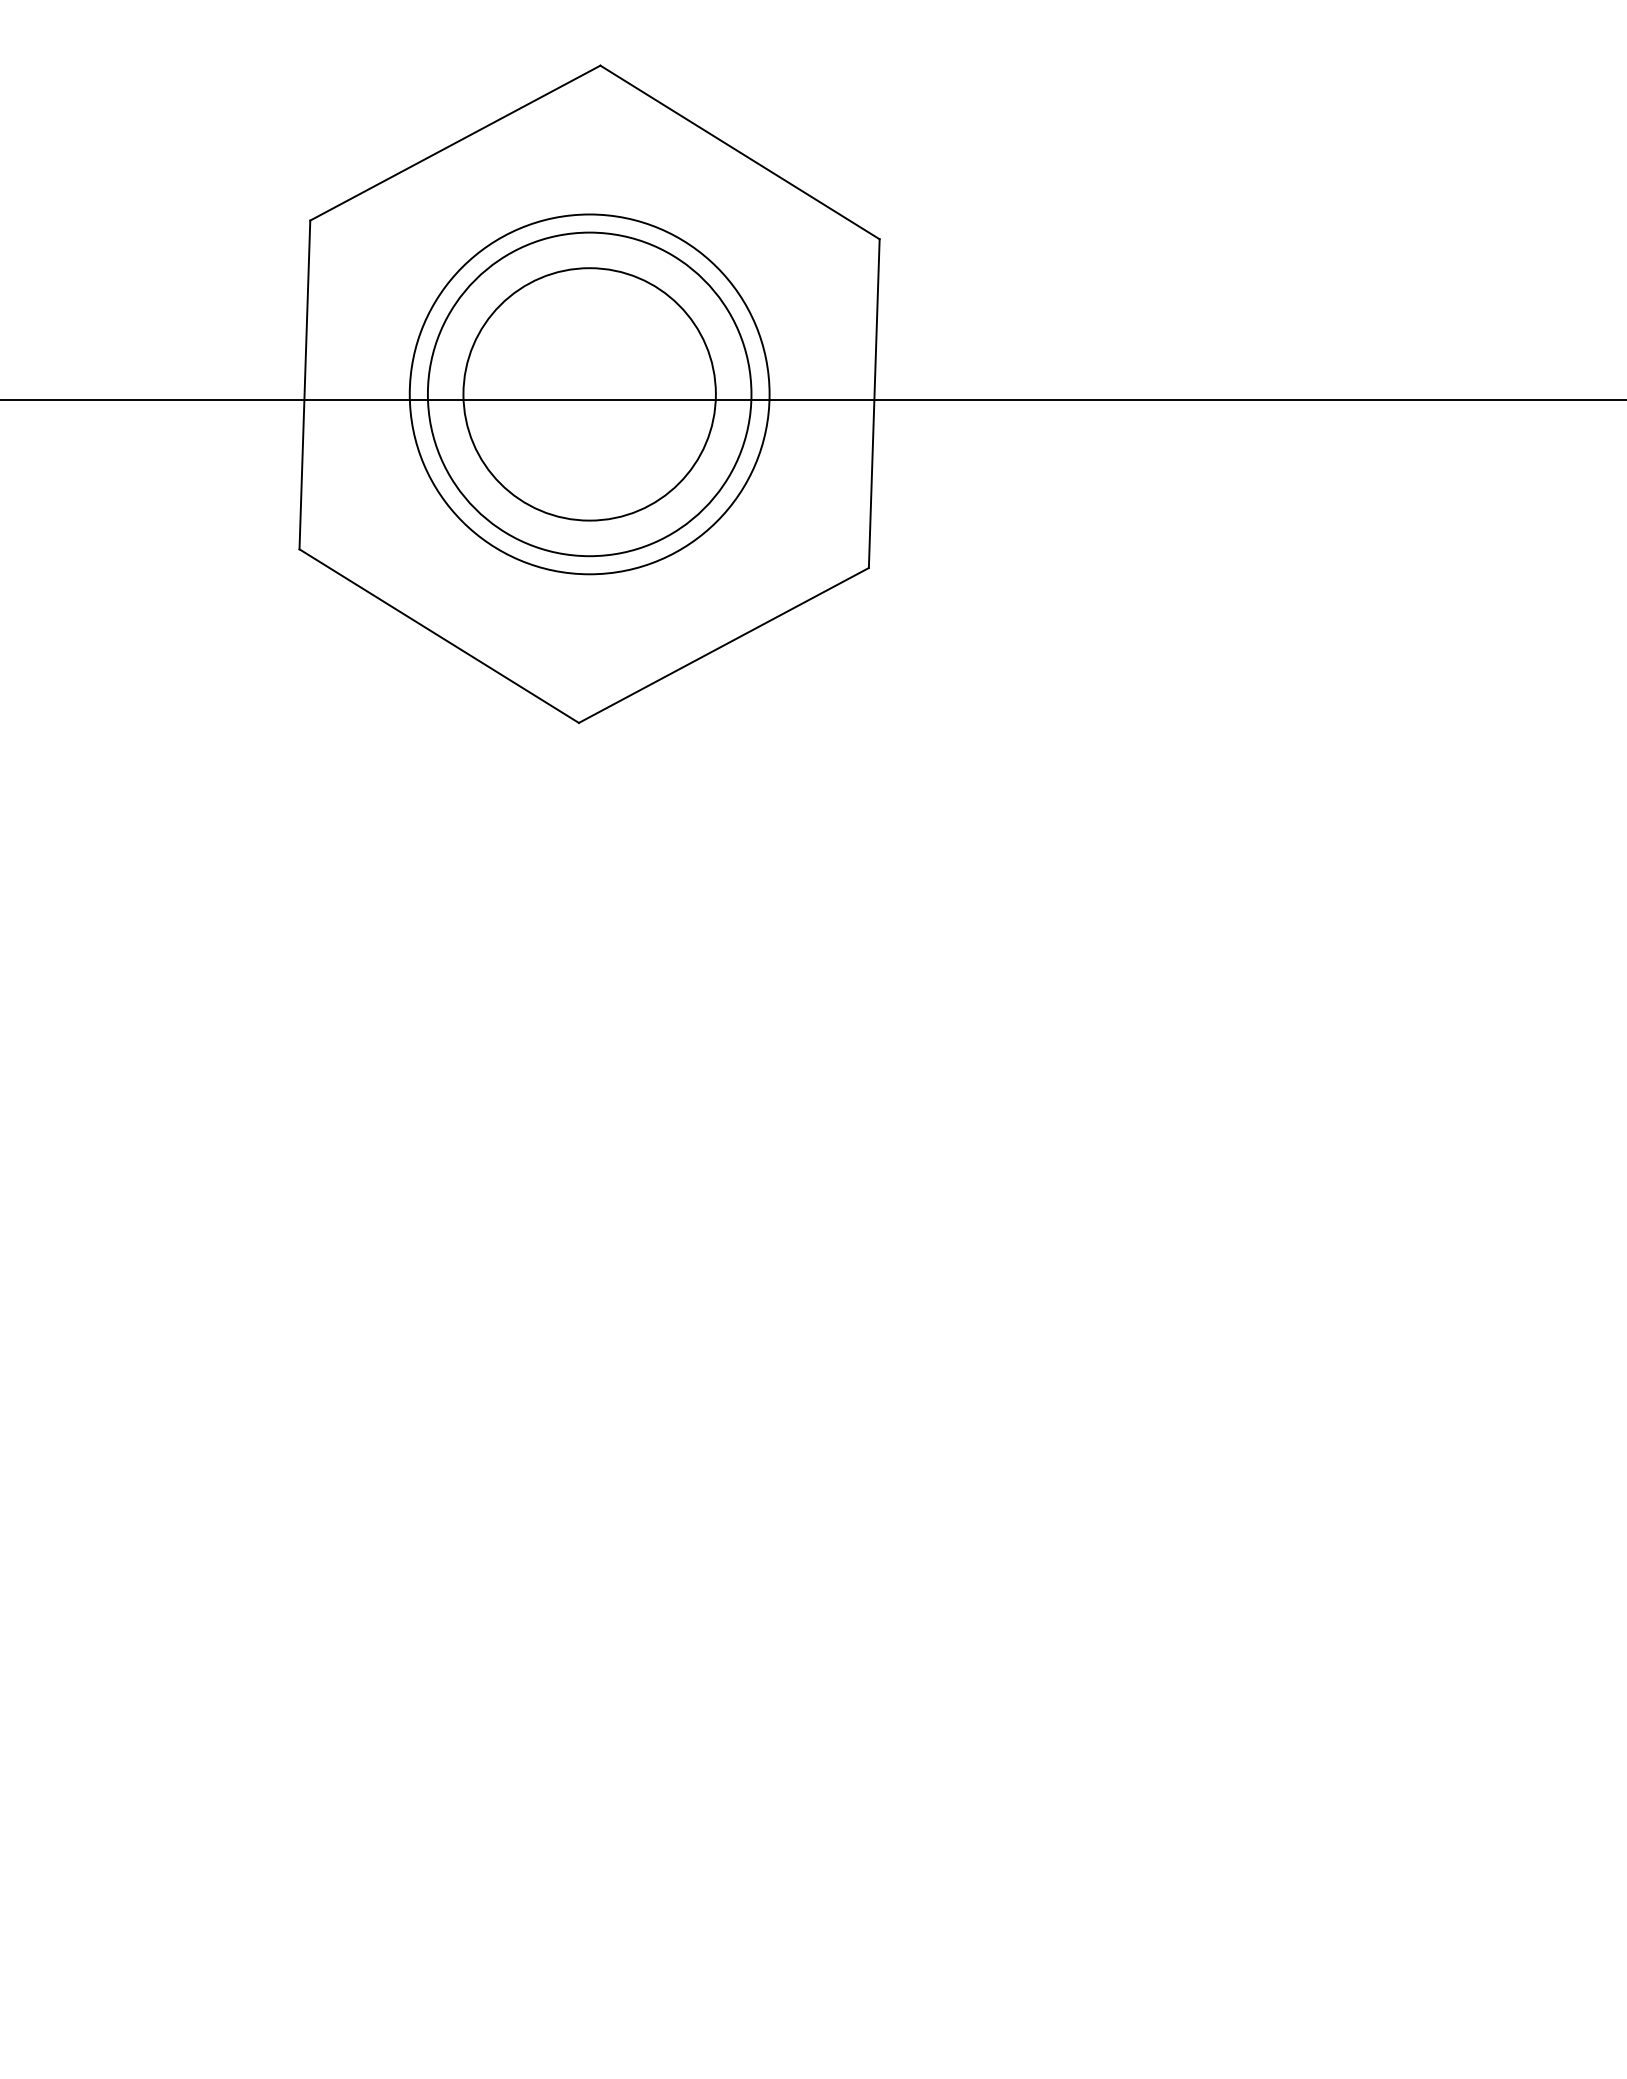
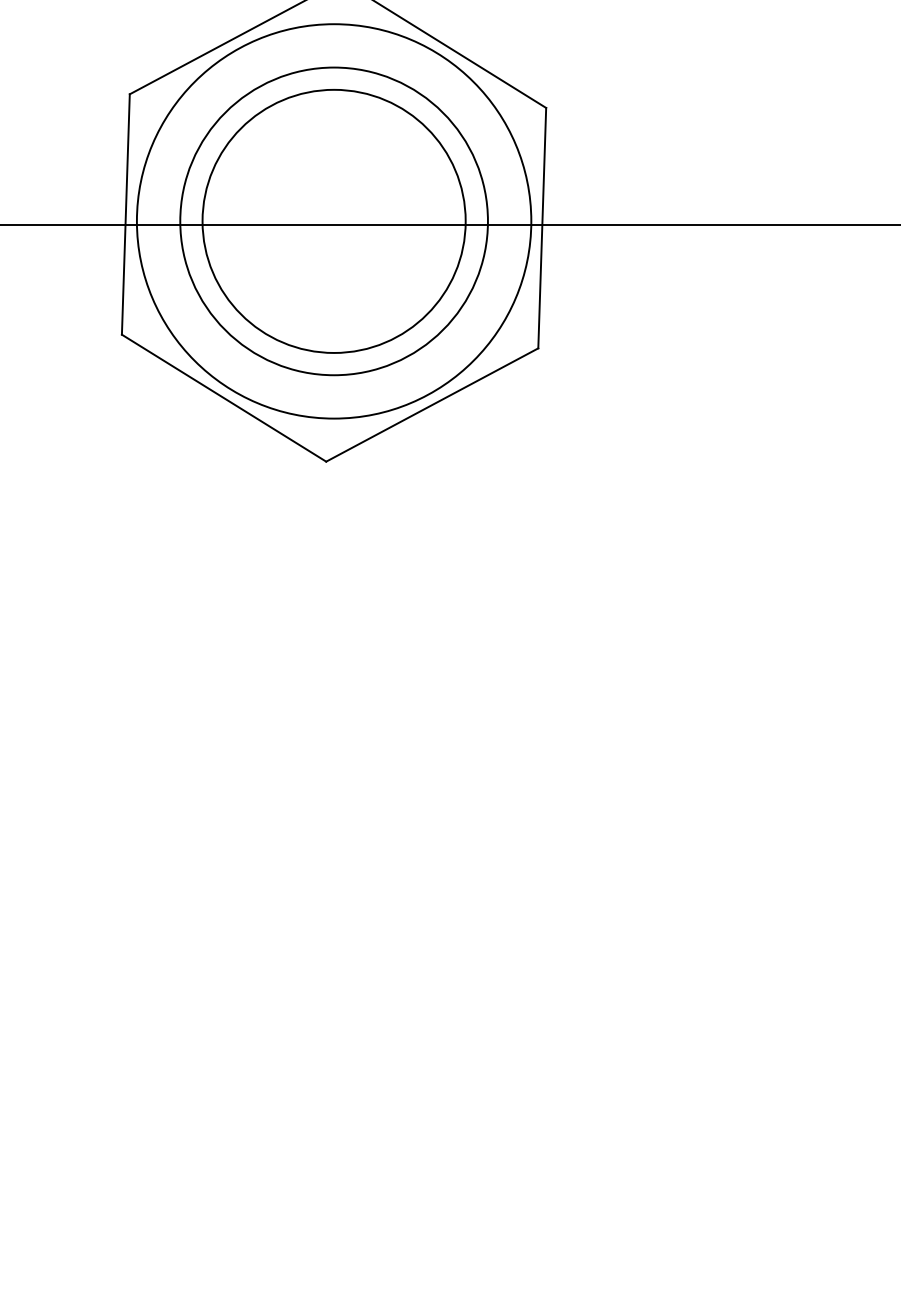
circle: (589, 394) -> (333, 221), size x1.67
circle: (589, 394) -> (333, 221), size x1.67

